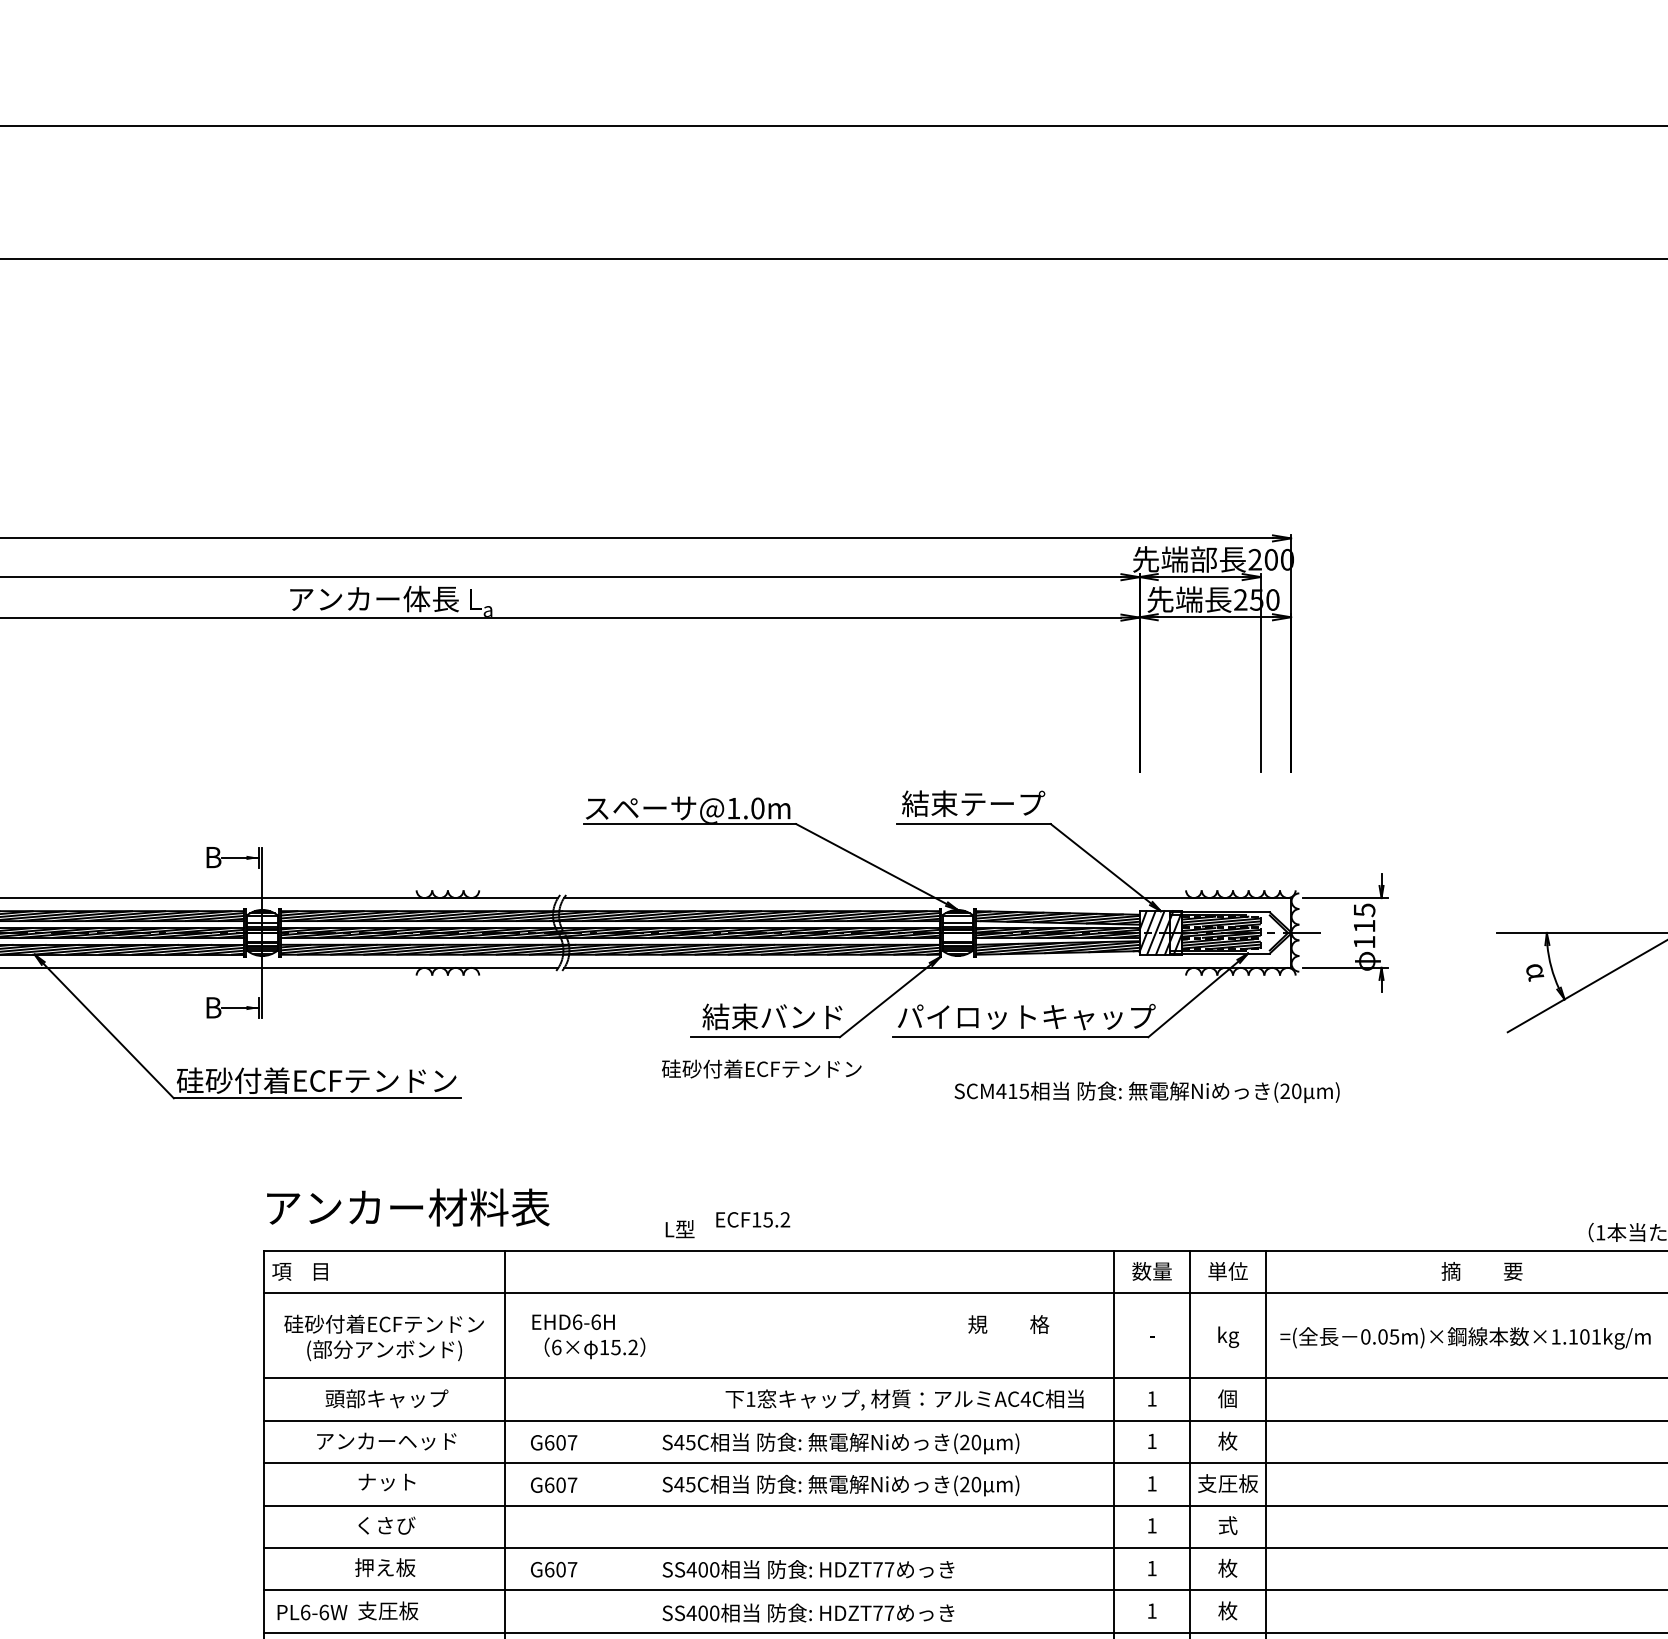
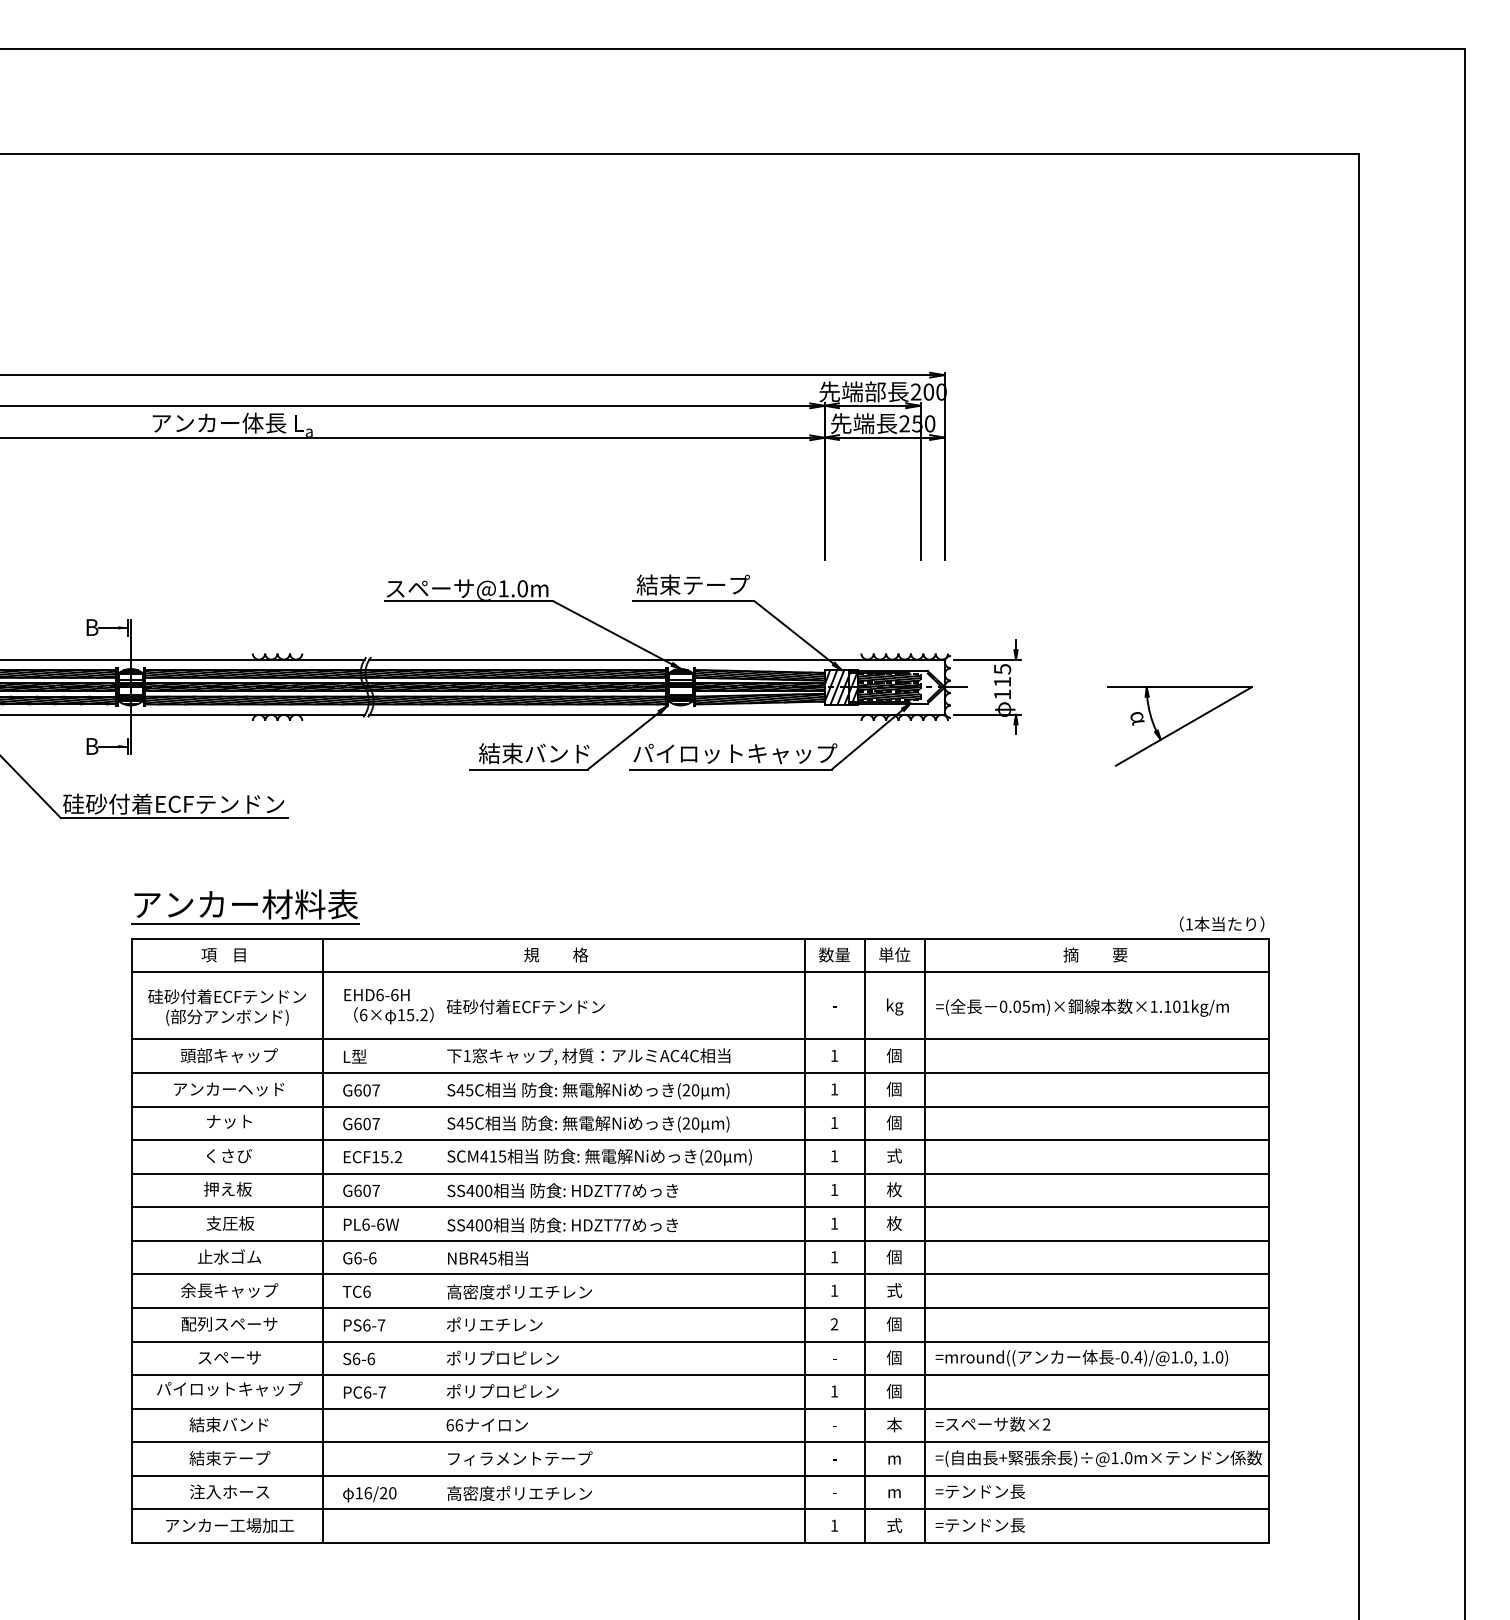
text: (761, 1068) -> (525, 1006), moved
text: (1147, 1091) -> (599, 1156), moved
text: (753, 1220) -> (373, 1157), moved
text: (680, 1229) -> (355, 1056), moved
line: (407, 1232) -> (245, 924), added
text: (299, 1272) -> (223, 955), moved
text: (1009, 1323) -> (556, 954), moved
text: (904, 1399) -> (588, 1056), moved
text: (1226, 1440) -> (893, 1088), 枚 -> 個
text: (1227, 1483) -> (894, 1122), 支圧板 -> 個
text: (312, 1612) -> (371, 1224), moved

